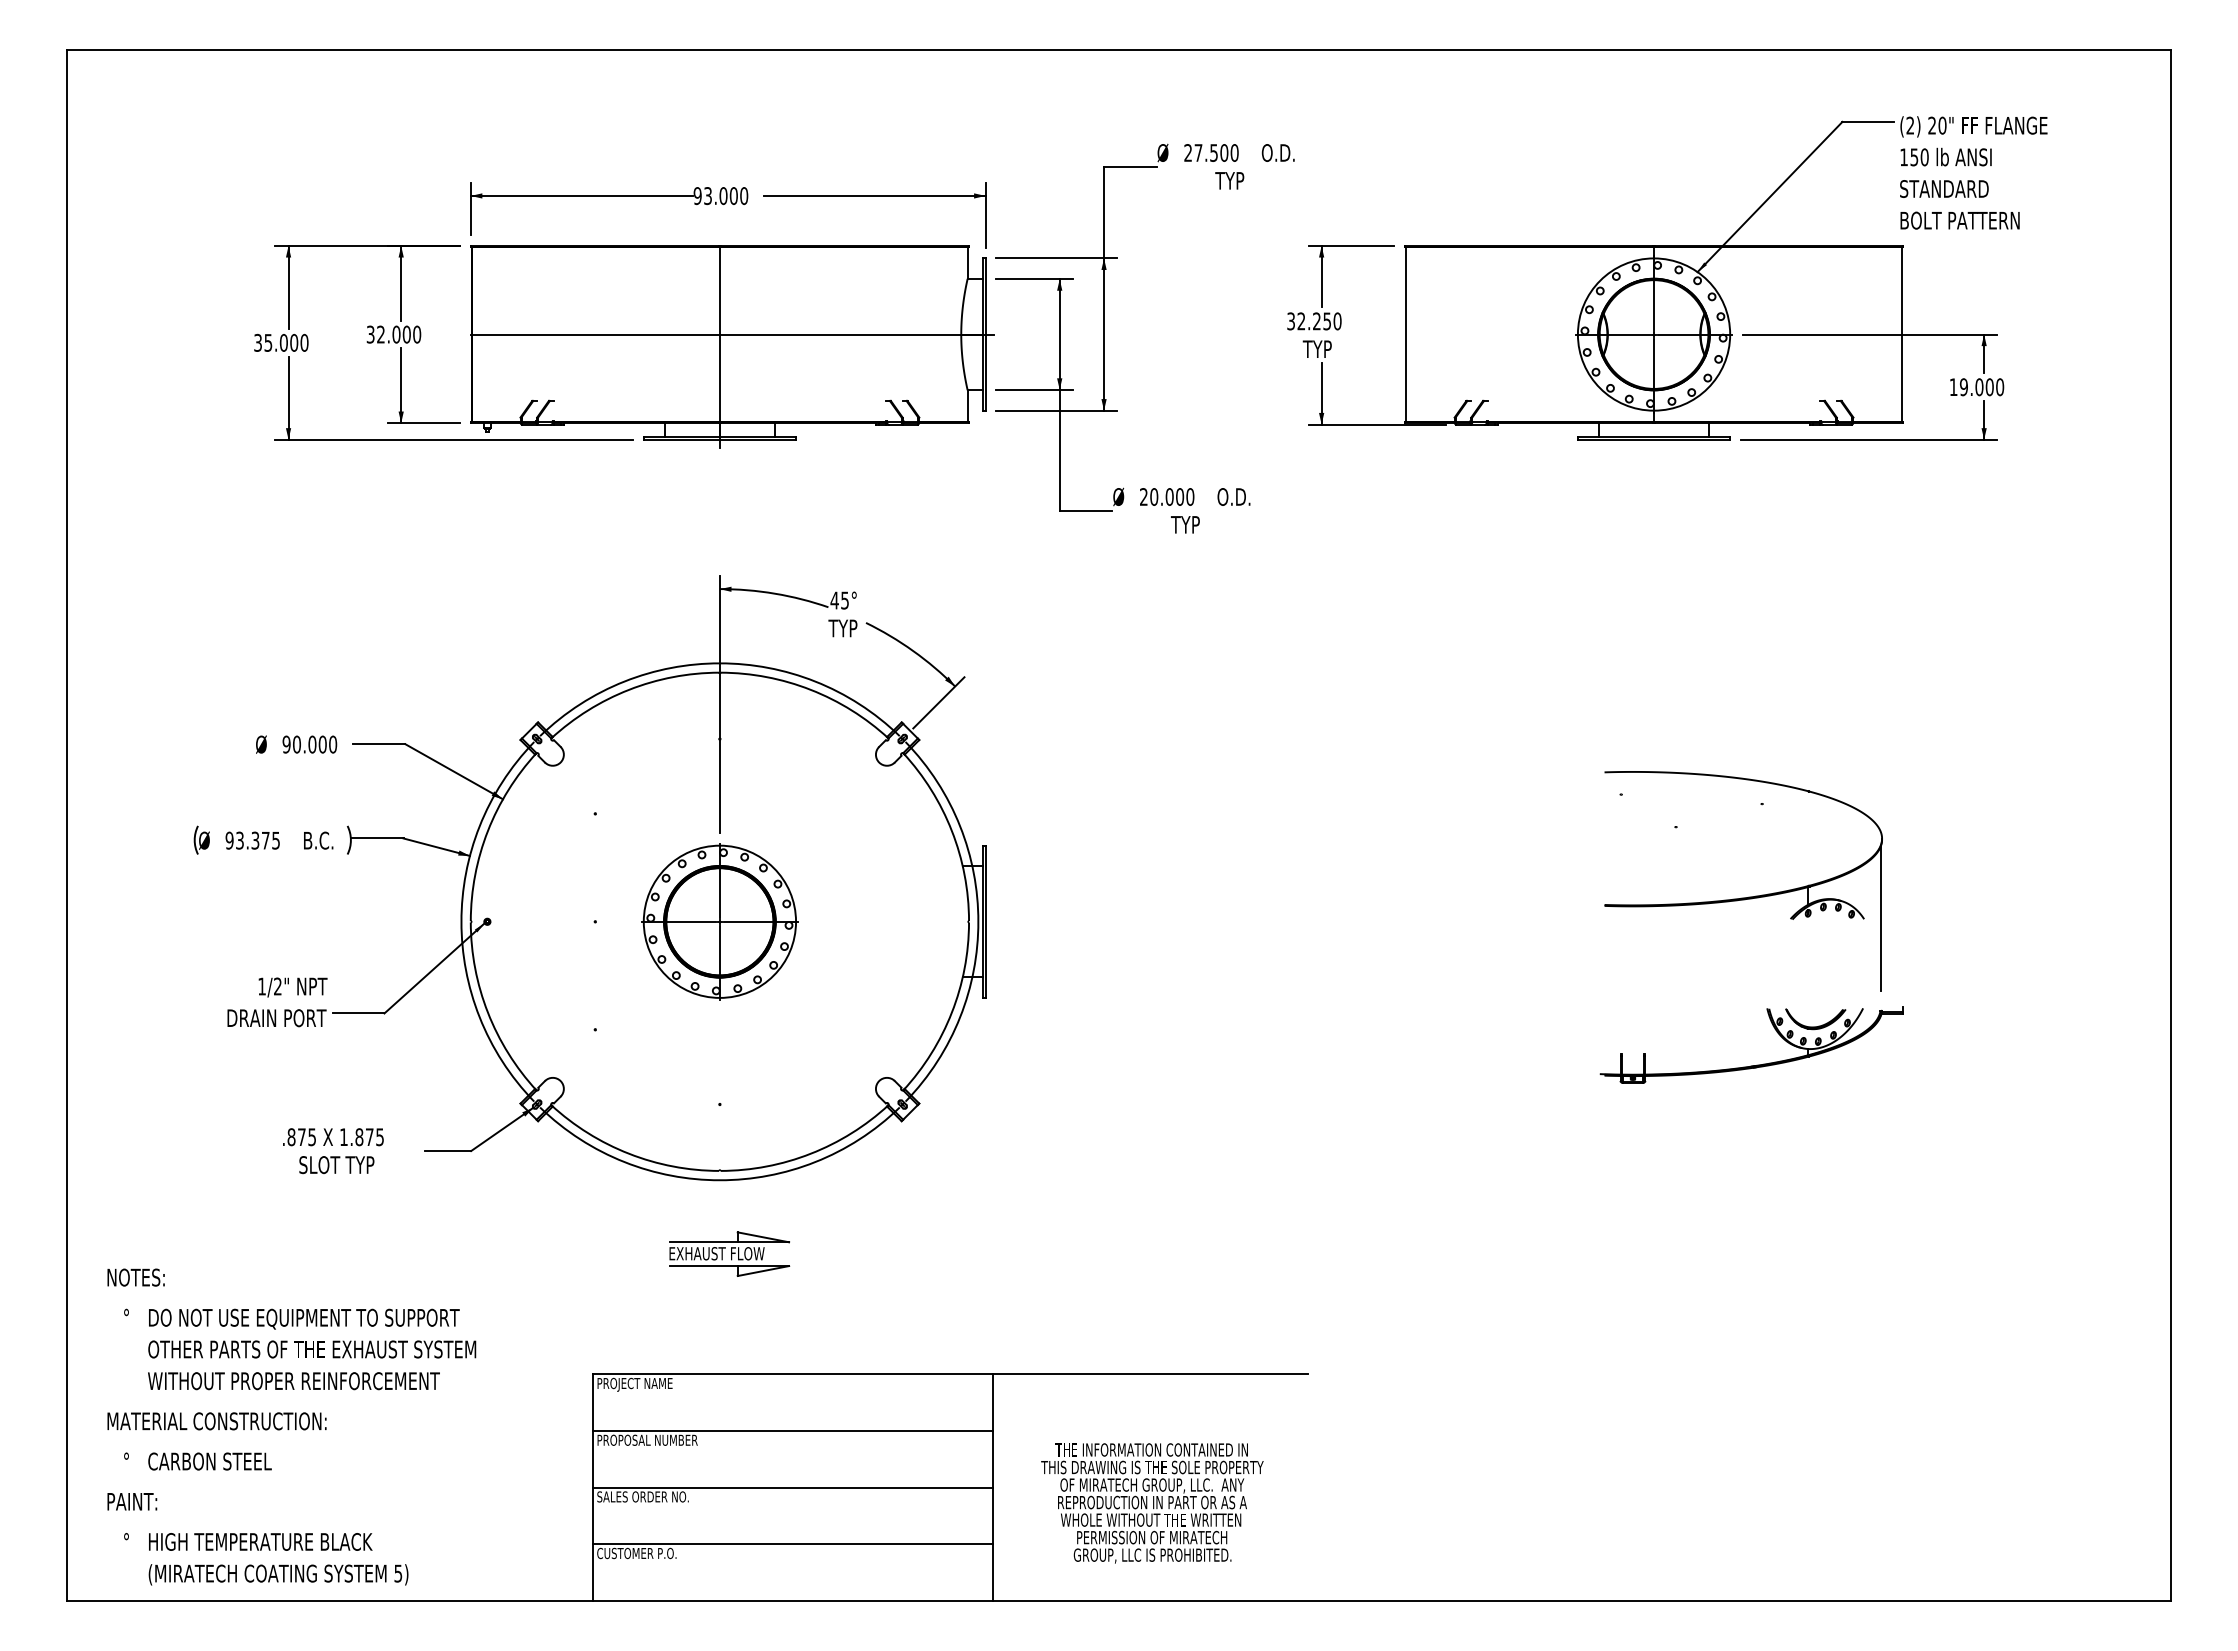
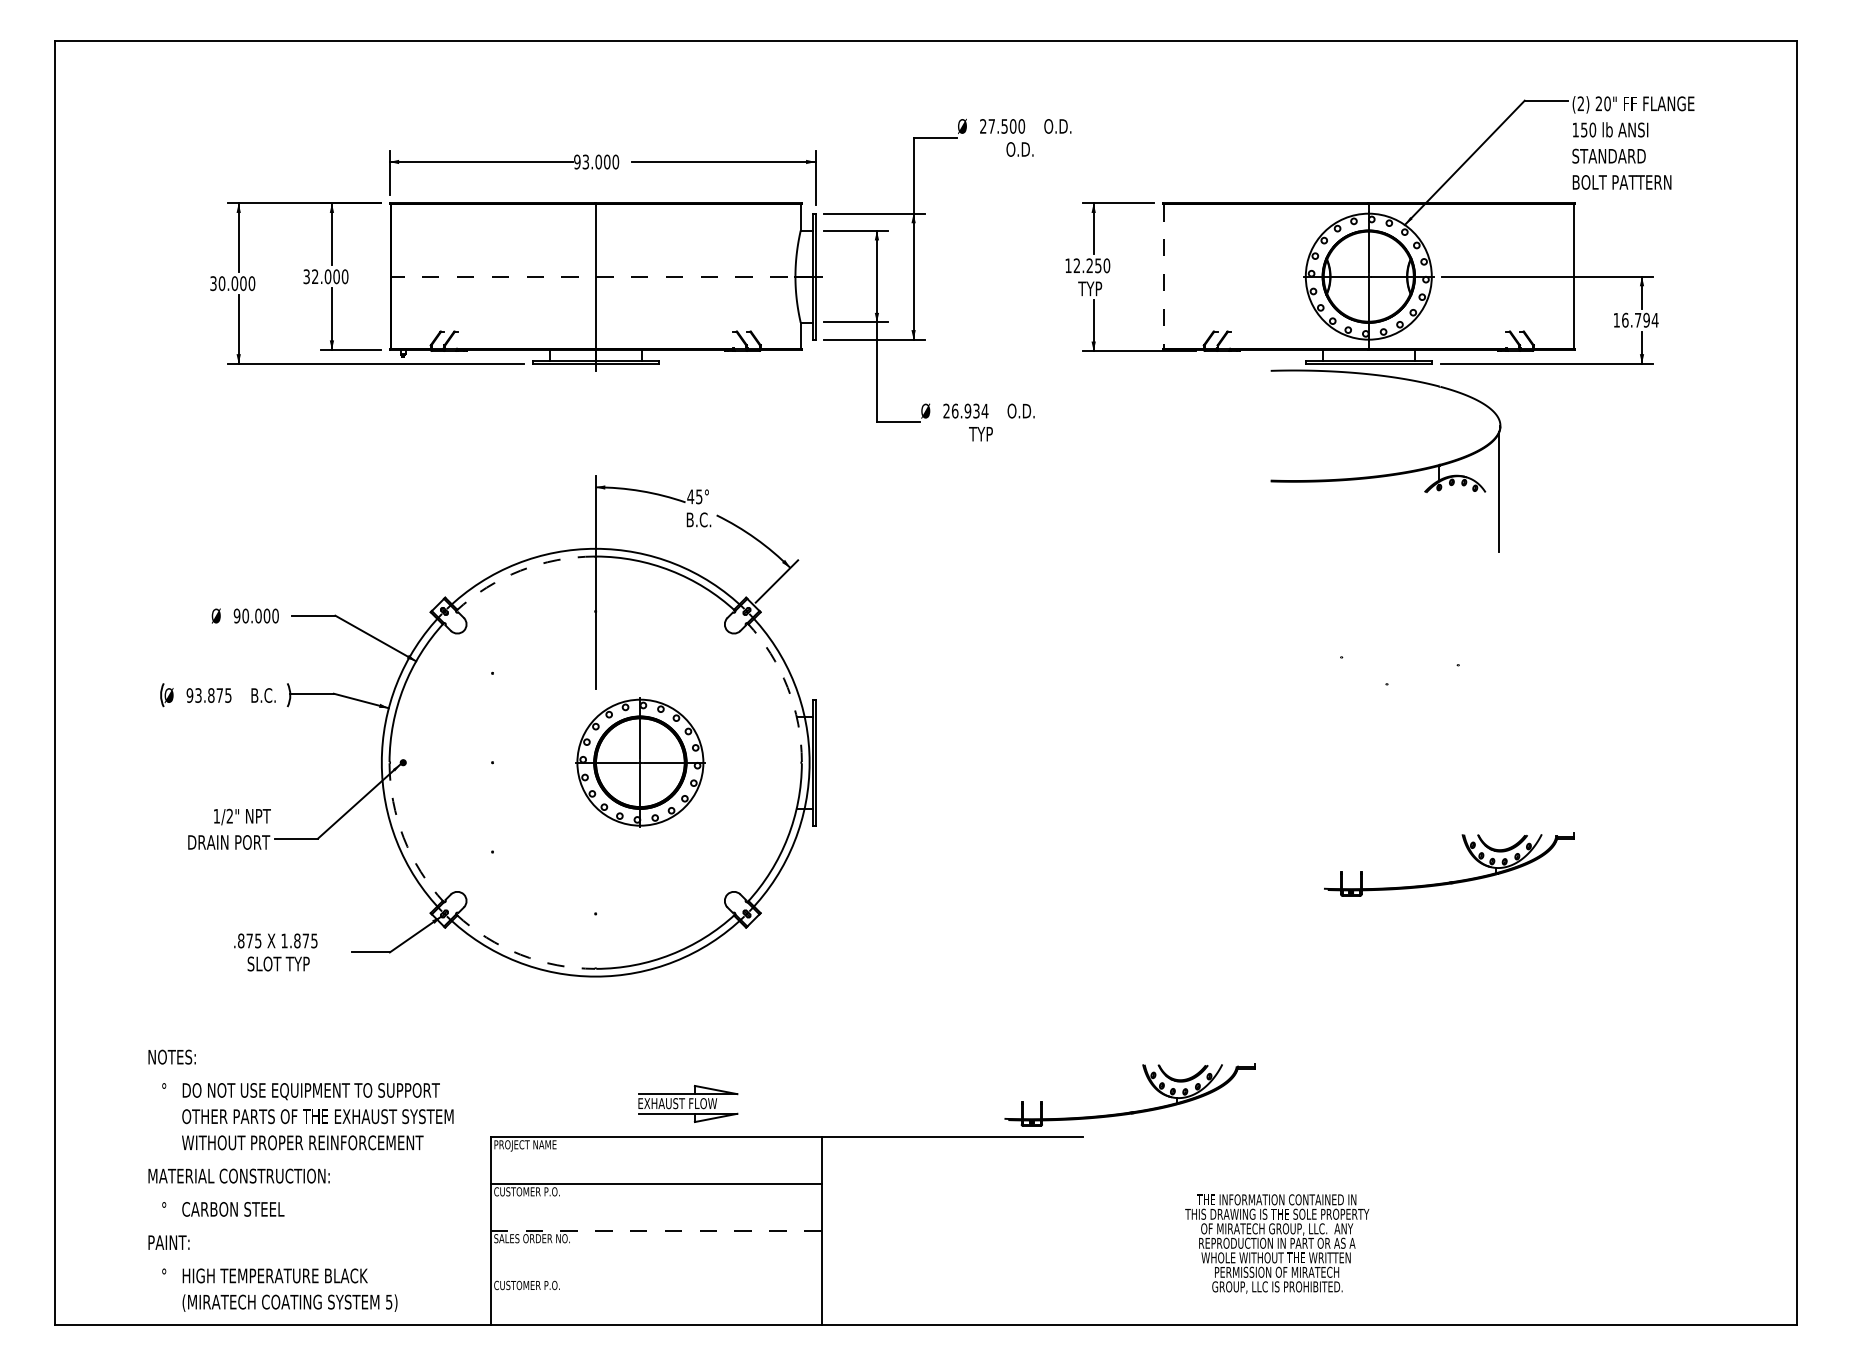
text: (1231, 180) -> (1019, 149), TYP -> O.D.
text: (1290, 321) -> (1067, 265), 32.250 -> 12.250
line: (732, 334) -> (606, 276), solid -> dashed
line: (1406, 334) -> (1163, 276), solid -> dashed
text: (268, 342) -> (222, 283), 35.000 -> 30.000
text: (1982, 387) -> (1640, 320), 19.000 -> 16.794
text: (1172, 496) -> (970, 410), 20.000 -> 26.934
text: (843, 628) -> (697, 519), TYP -> B.C.
arc: (629, 689) -> (520, 570), solid -> dashed
arc: (951, 830) -> (787, 687), solid -> dashed
text: (255, 840) -> (211, 695), 93.375 -> 93.875
part: (1748, 896) -> (1389, 473), moved
part: (719, 921) -> (640, 762), moved
arc: (487, 1012) -> (403, 837), solid -> dashed
arc: (629, 1153) -> (520, 954), solid -> dashed
part: (729, 1253) -> (688, 1103), moved
part: (1370, 1342) -> (1134, 1110), added
text: (291, 1426) -> (300, 1180), moved
text: (647, 1439) -> (535, 1191), PROPOSAL NUMBER -> CUSTOMER P.O.
line: (792, 1487) -> (655, 1230), solid -> dashed
text: (1152, 1503) -> (1277, 1244), moved
line: (792, 1544) -> (655, 1278), removed

